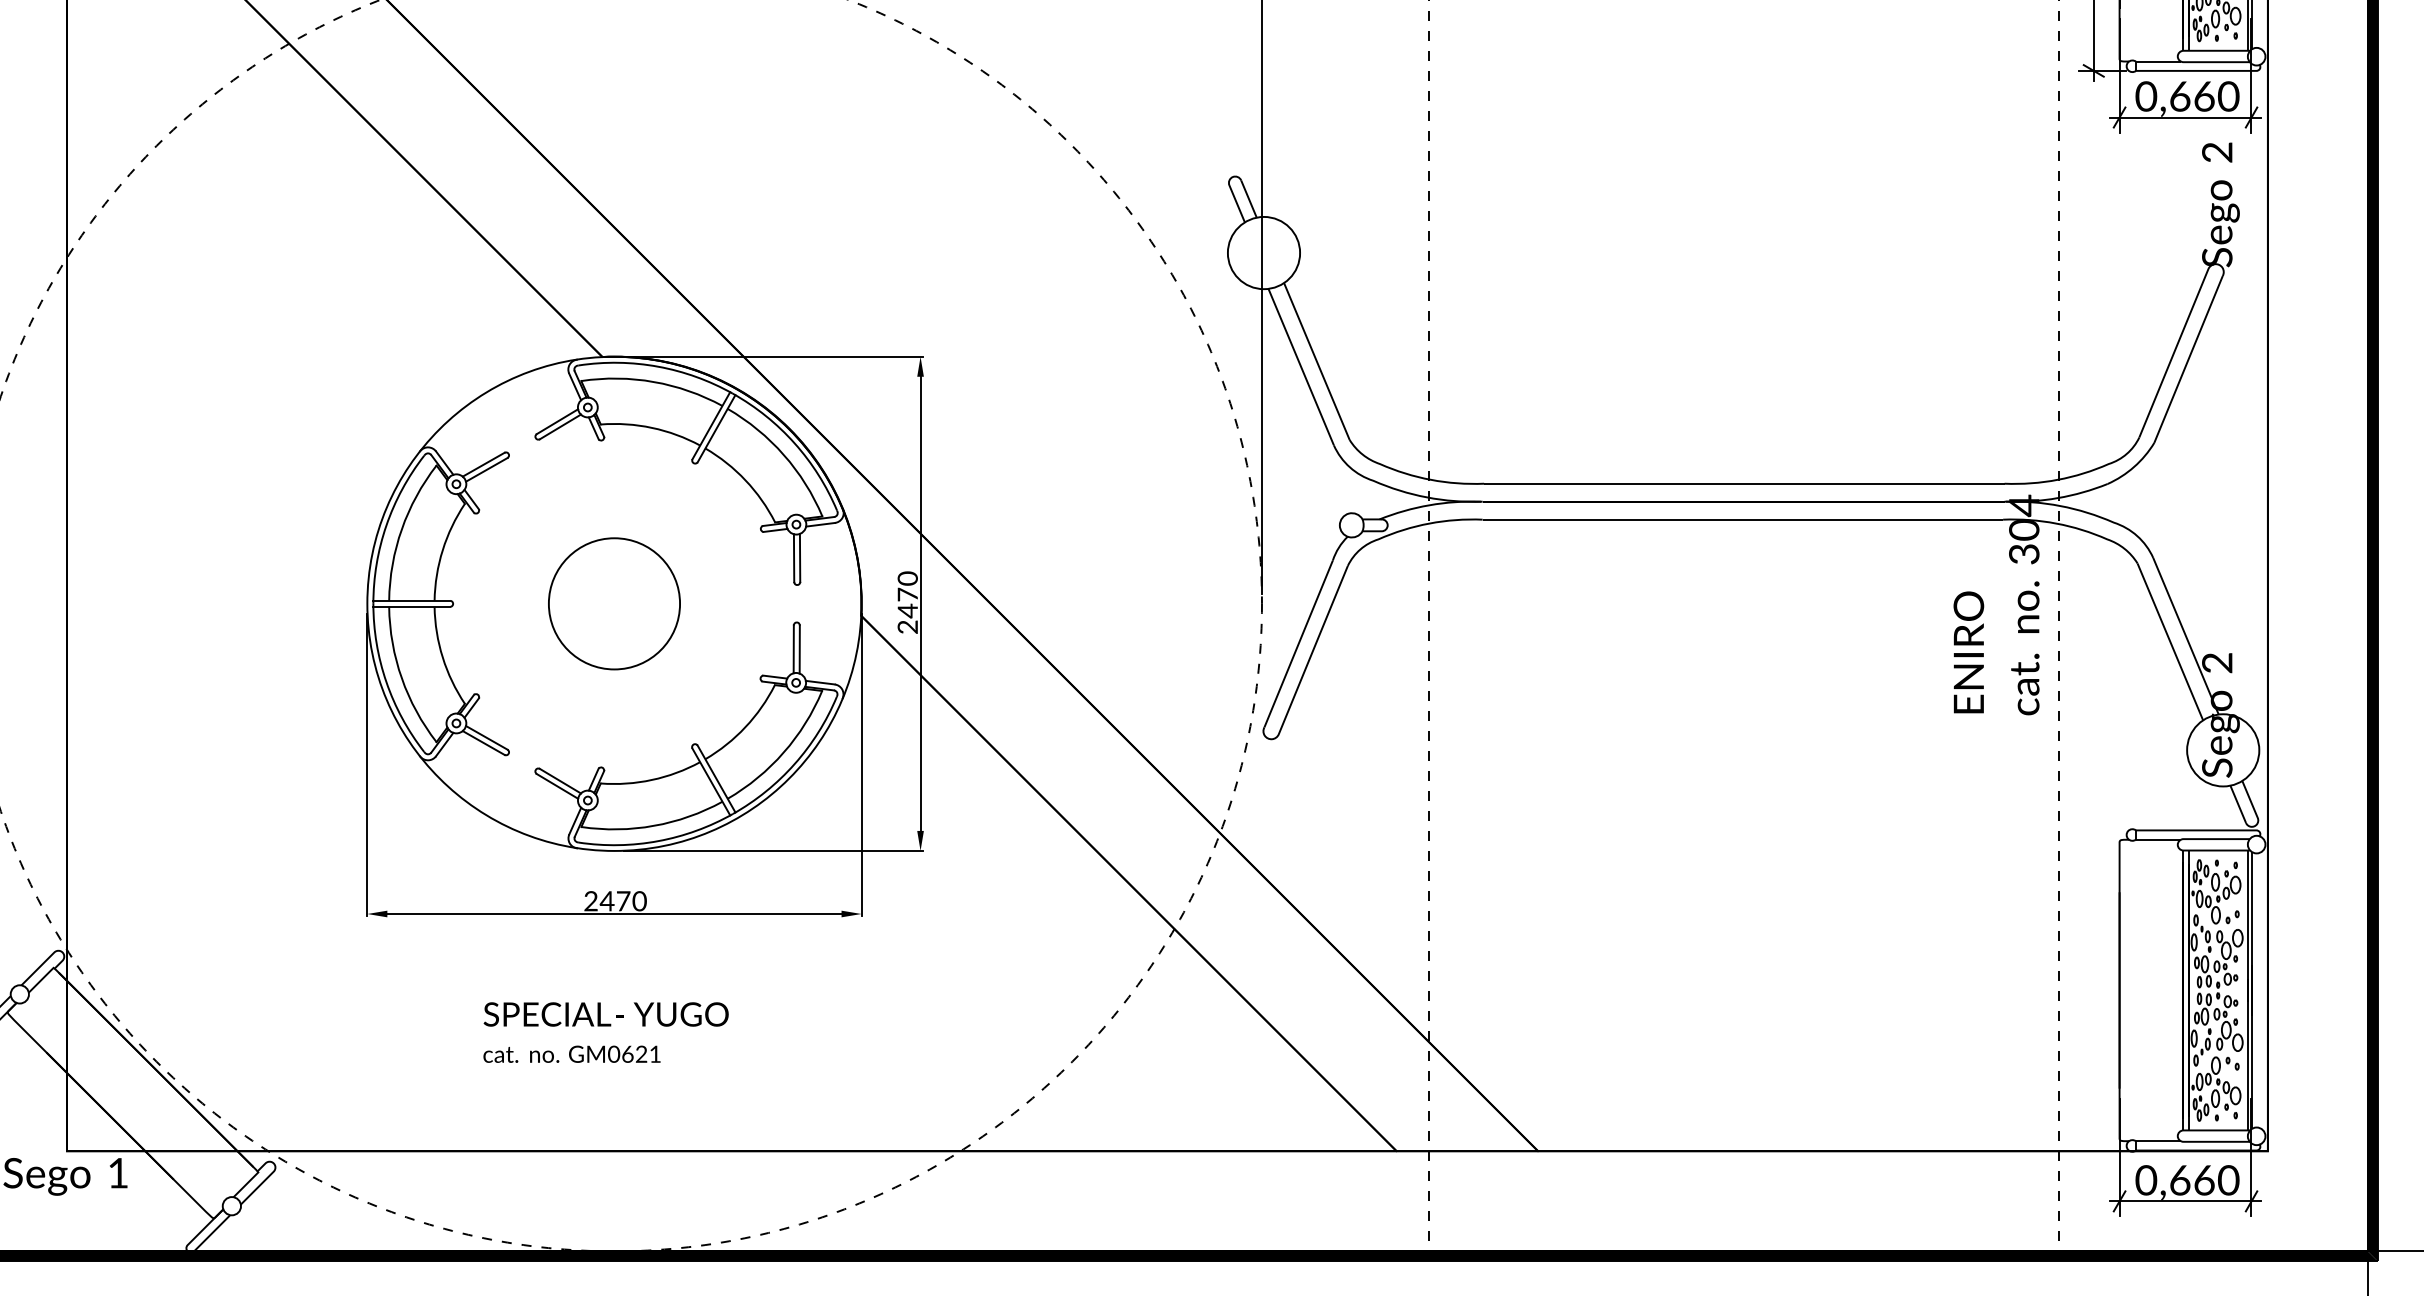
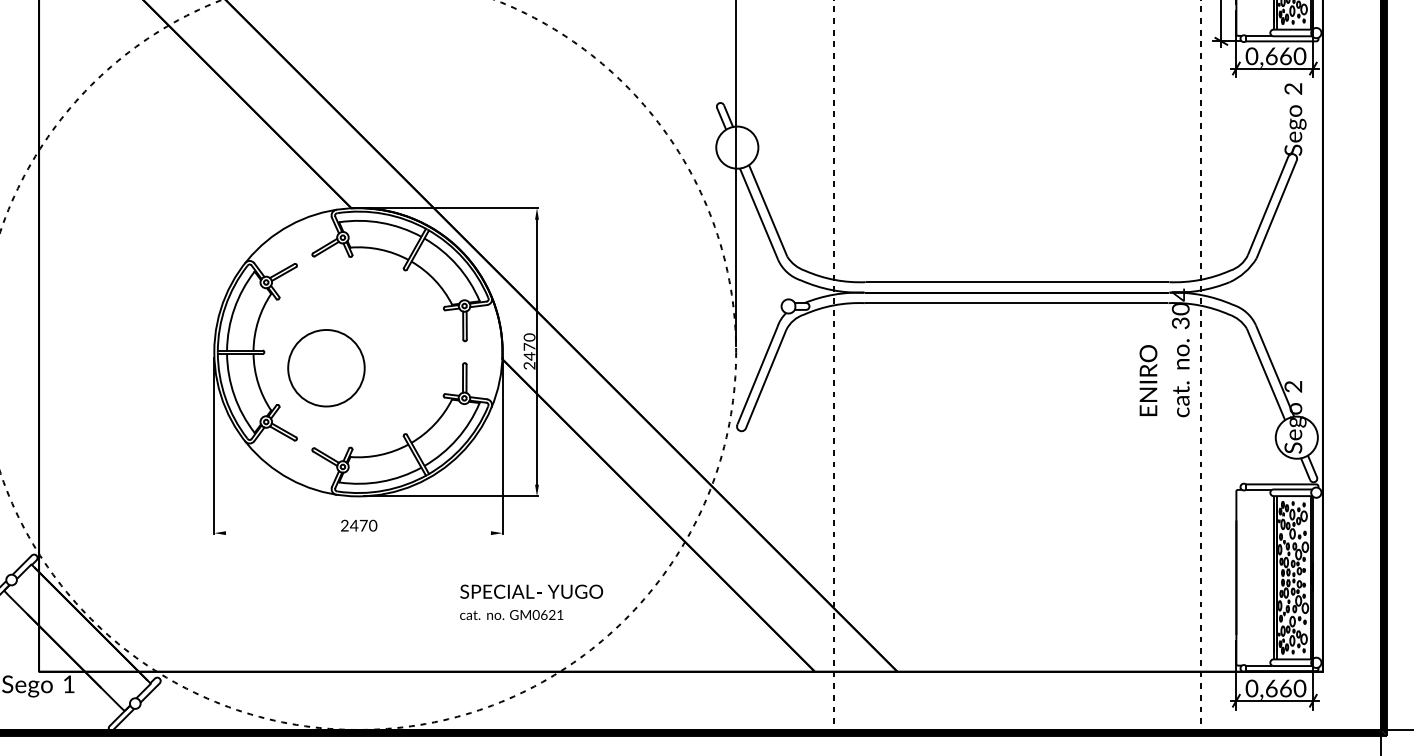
circle: (614, 604) -> (326, 368), moved
line: (612, 914) -> (357, 533), removed
text: (605, 1031) -> (531, 601), moved

